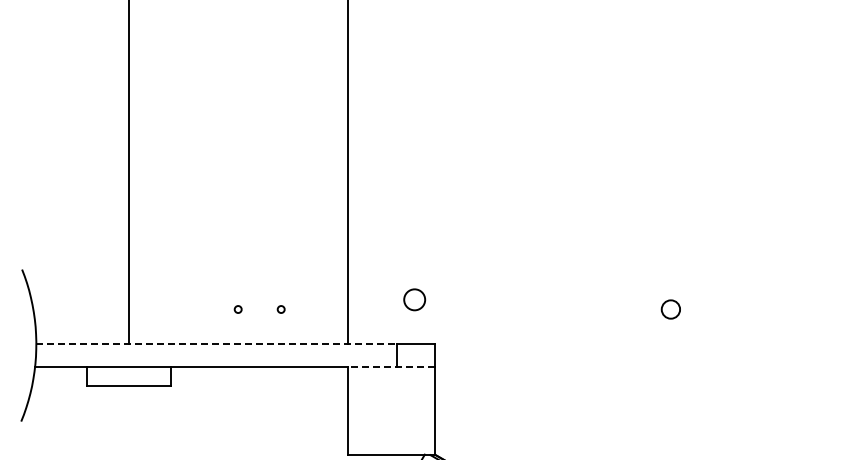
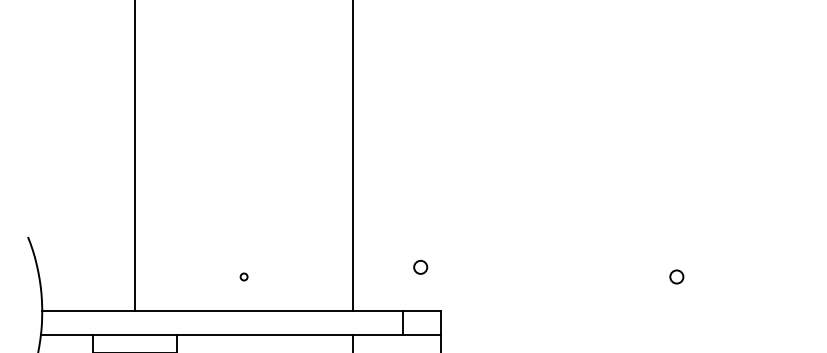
circle: (414, 299) -> (420, 266), size x0.62
circle: (280, 309) -> (286, 276), removed
circle: (670, 309) -> (676, 276), size x0.71
line: (217, 343) -> (223, 310), dashed -> solid
line: (391, 367) -> (397, 334), dashed -> solid

